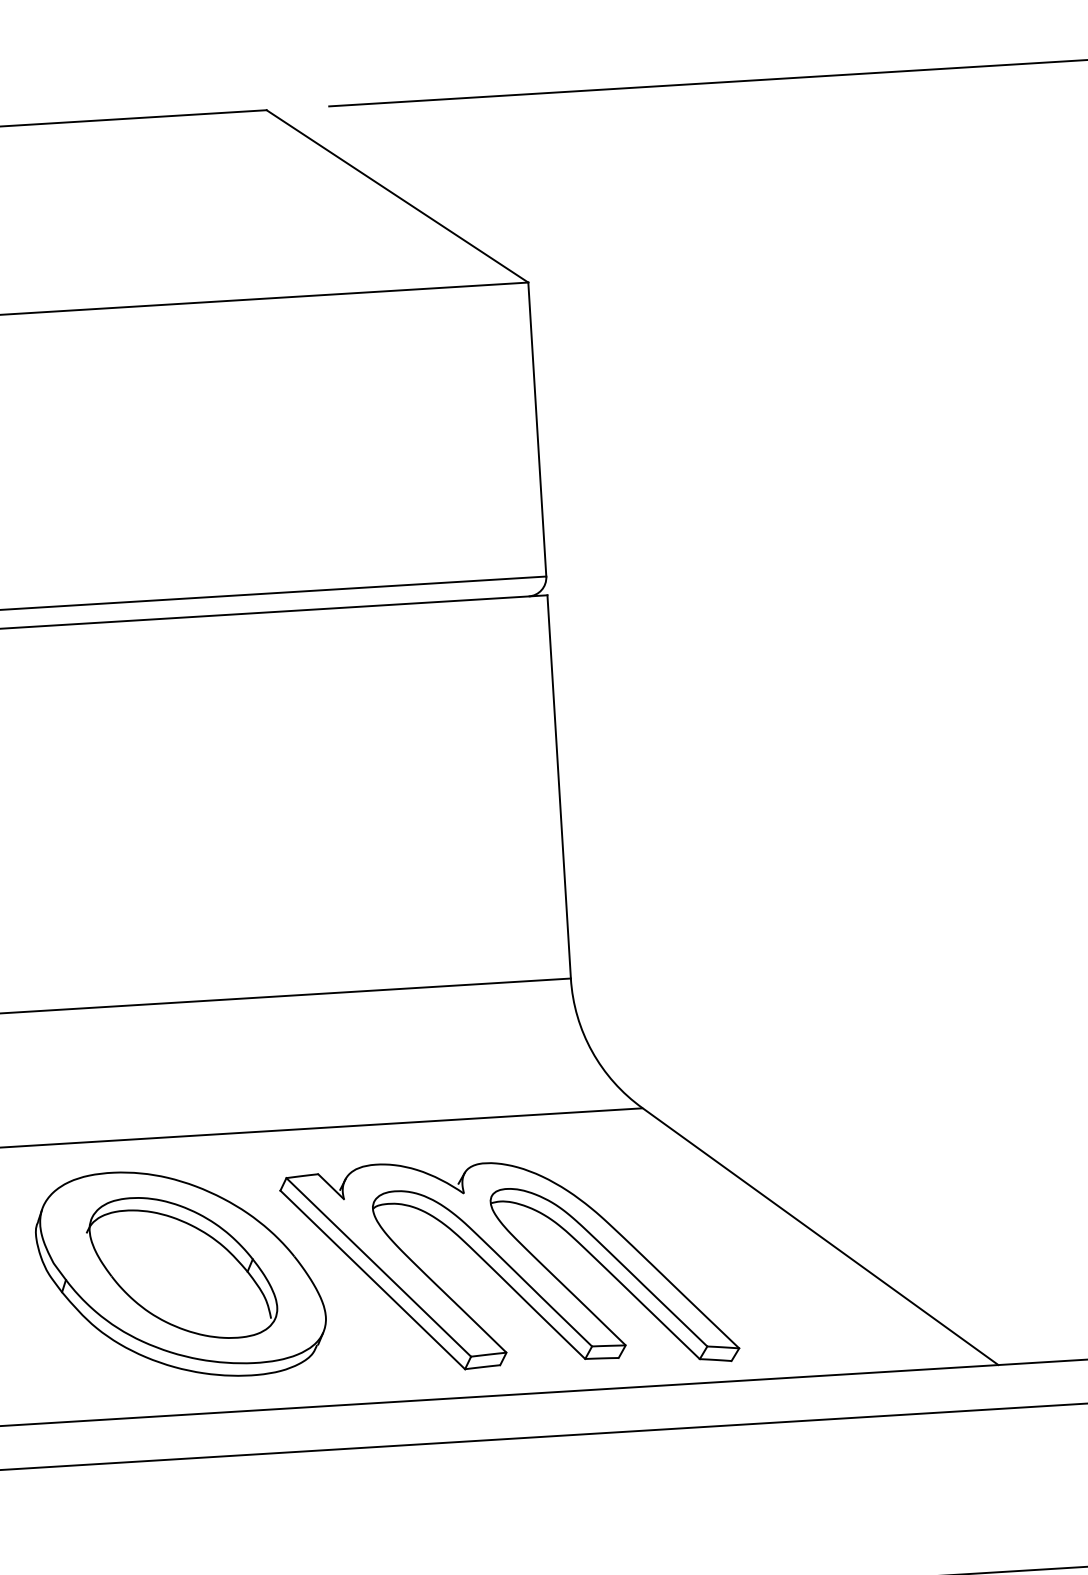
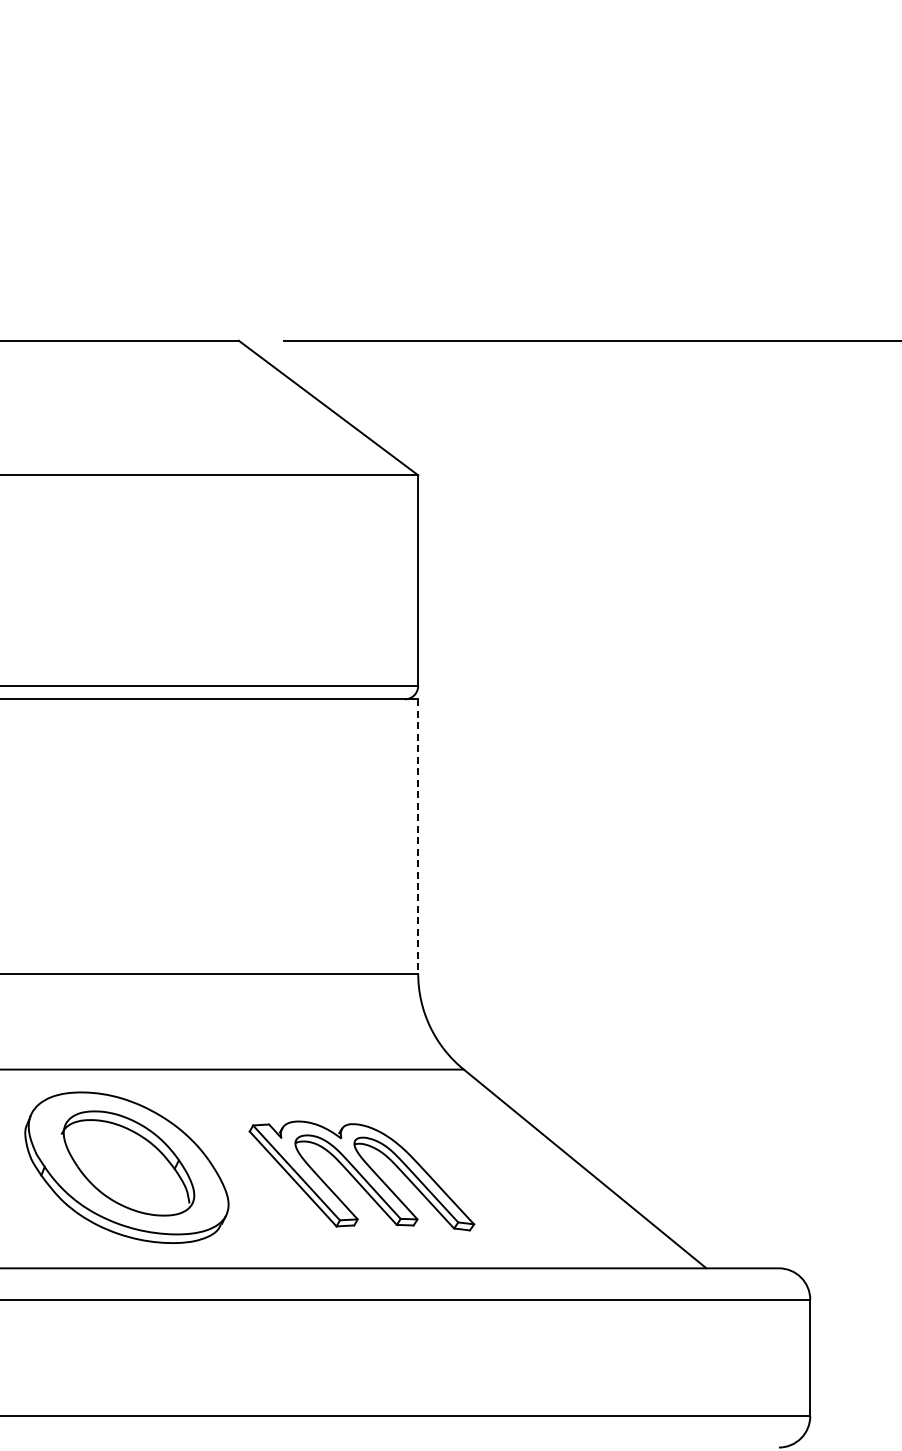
line: (559, 788) -> (418, 837), solid -> dashed
part: (508, 1264) -> (361, 1175), size x0.7

